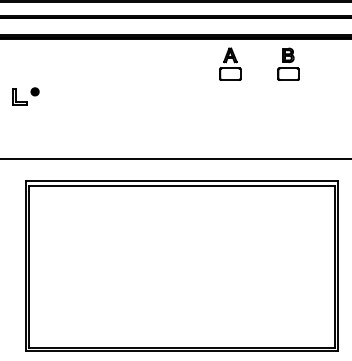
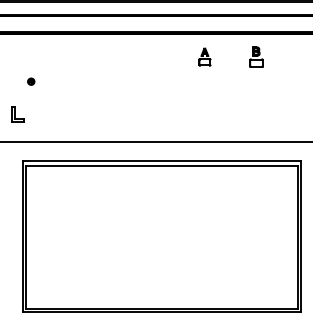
part: (230, 63) -> (204, 56), size x0.6
part: (288, 63) -> (256, 56), size x0.7
part: (19, 96) -> (17, 114), moved

